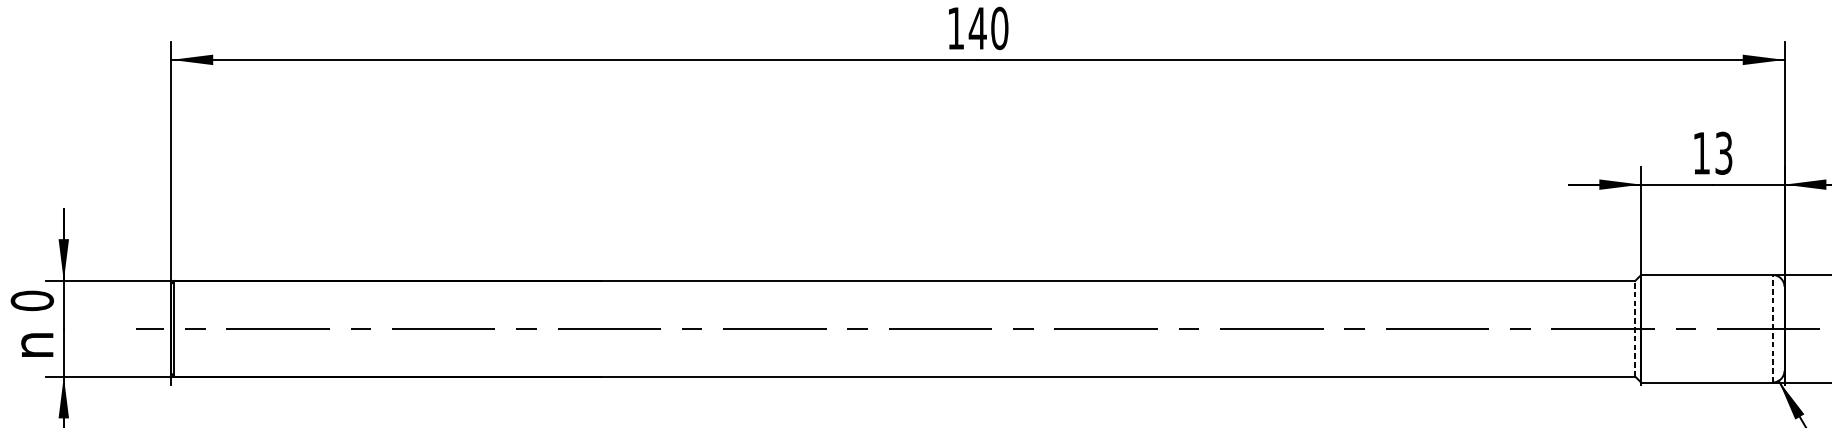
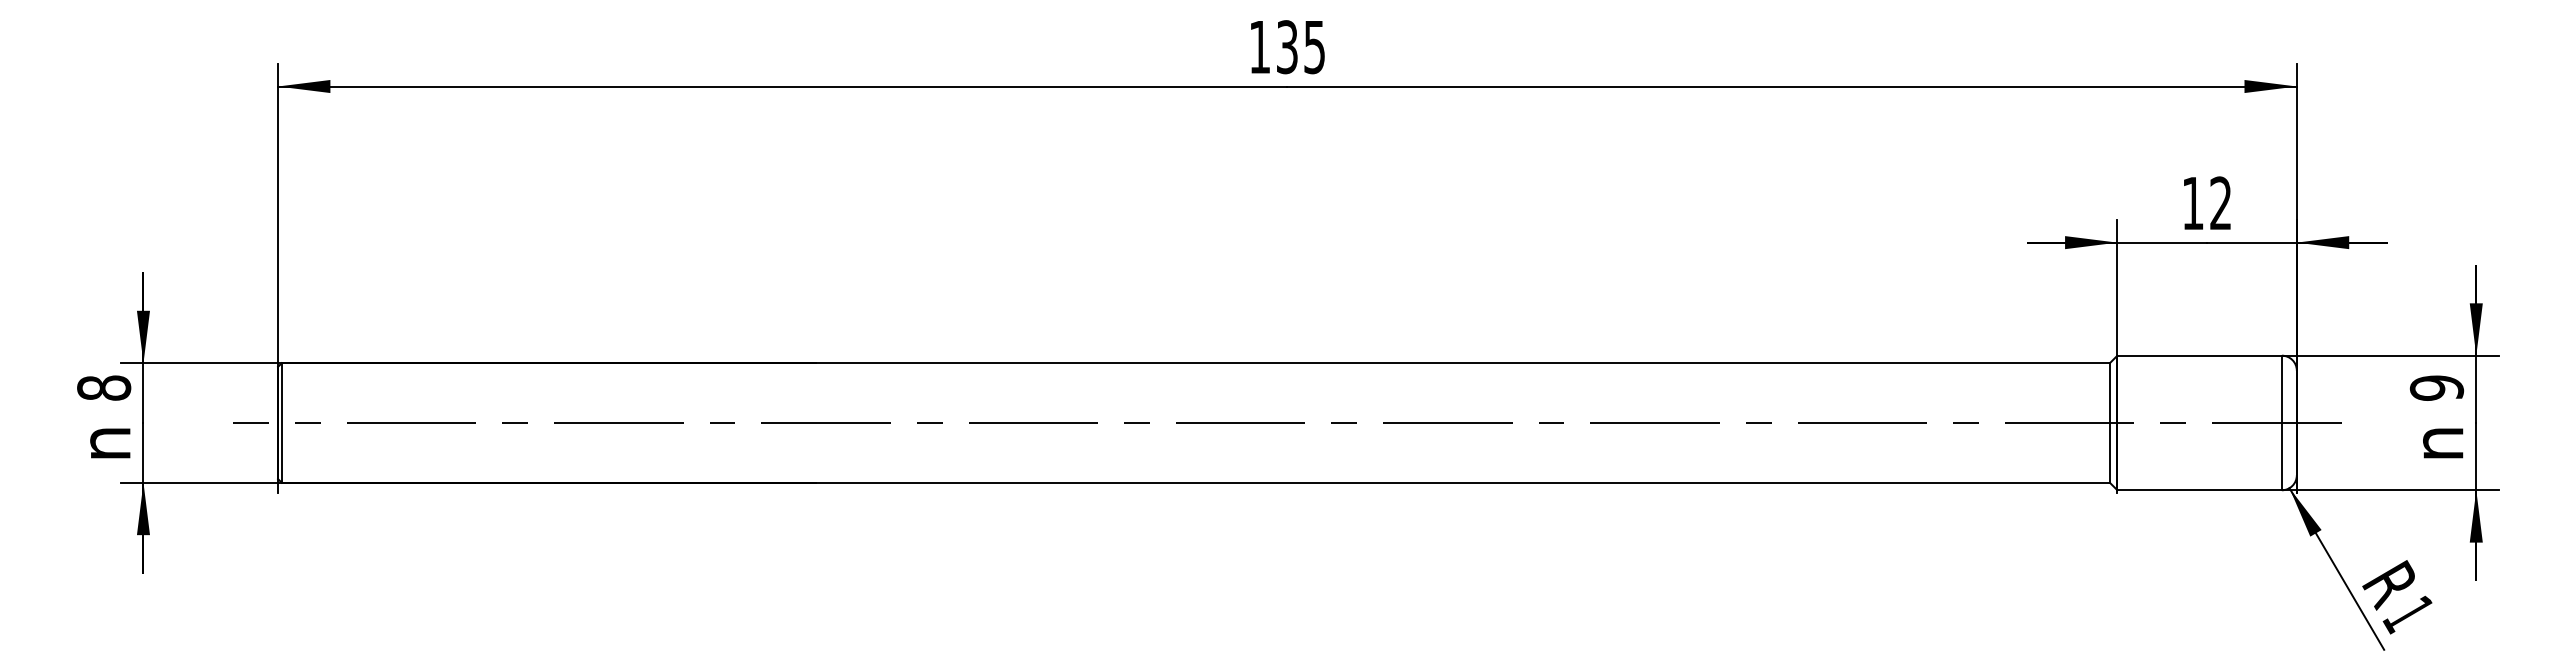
text: (988, 28) -> (1300, 47), 140 -> 135
text: (1723, 153) -> (2220, 203), 13 -> 12
text: (31, 300) -> (103, 387), 0 -> 8
line: (1634, 328) -> (2109, 422), dashed -> solid
line: (1772, 328) -> (2281, 422), dashed -> solid

